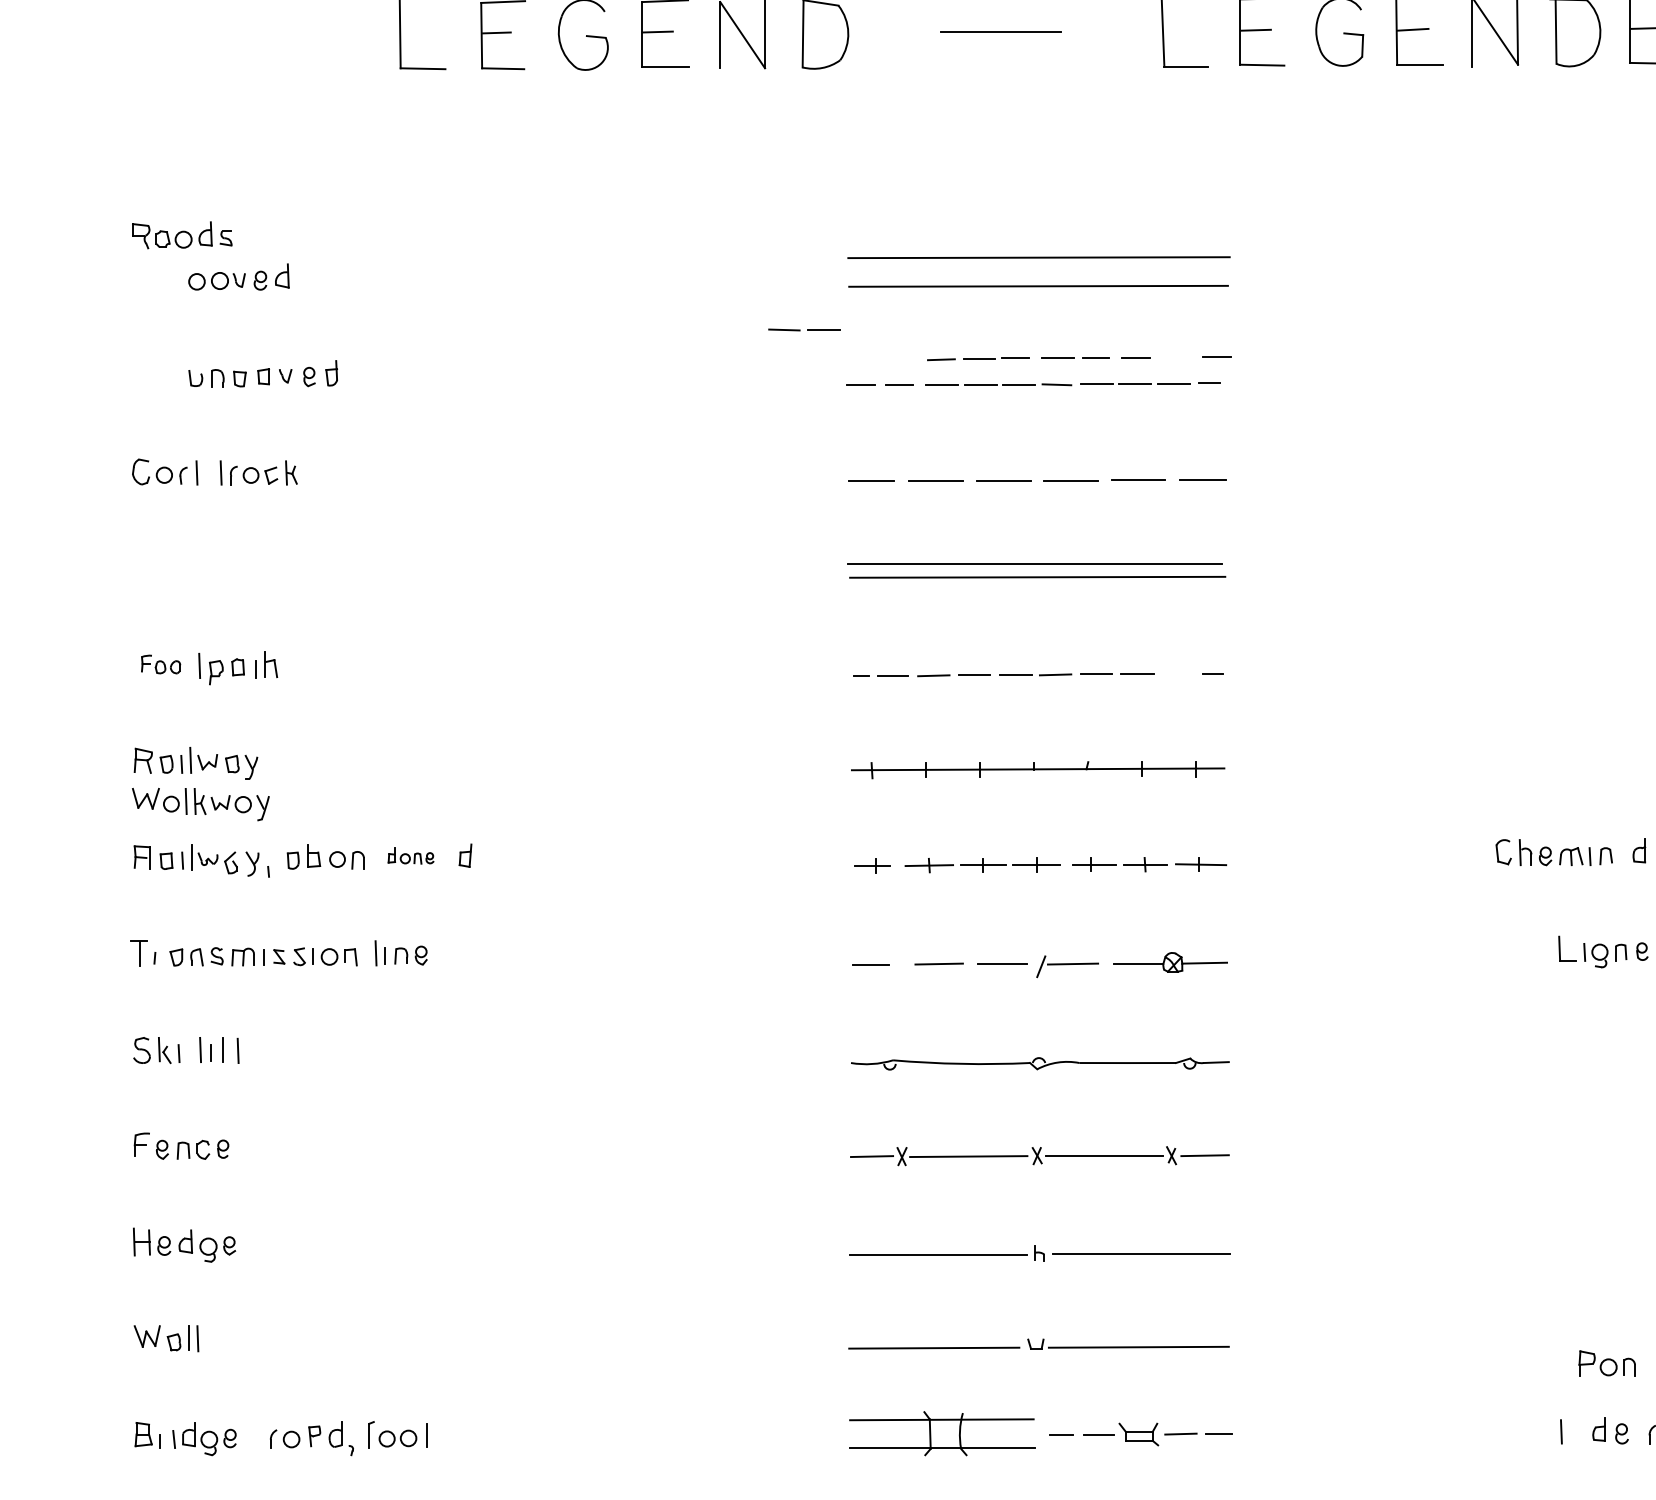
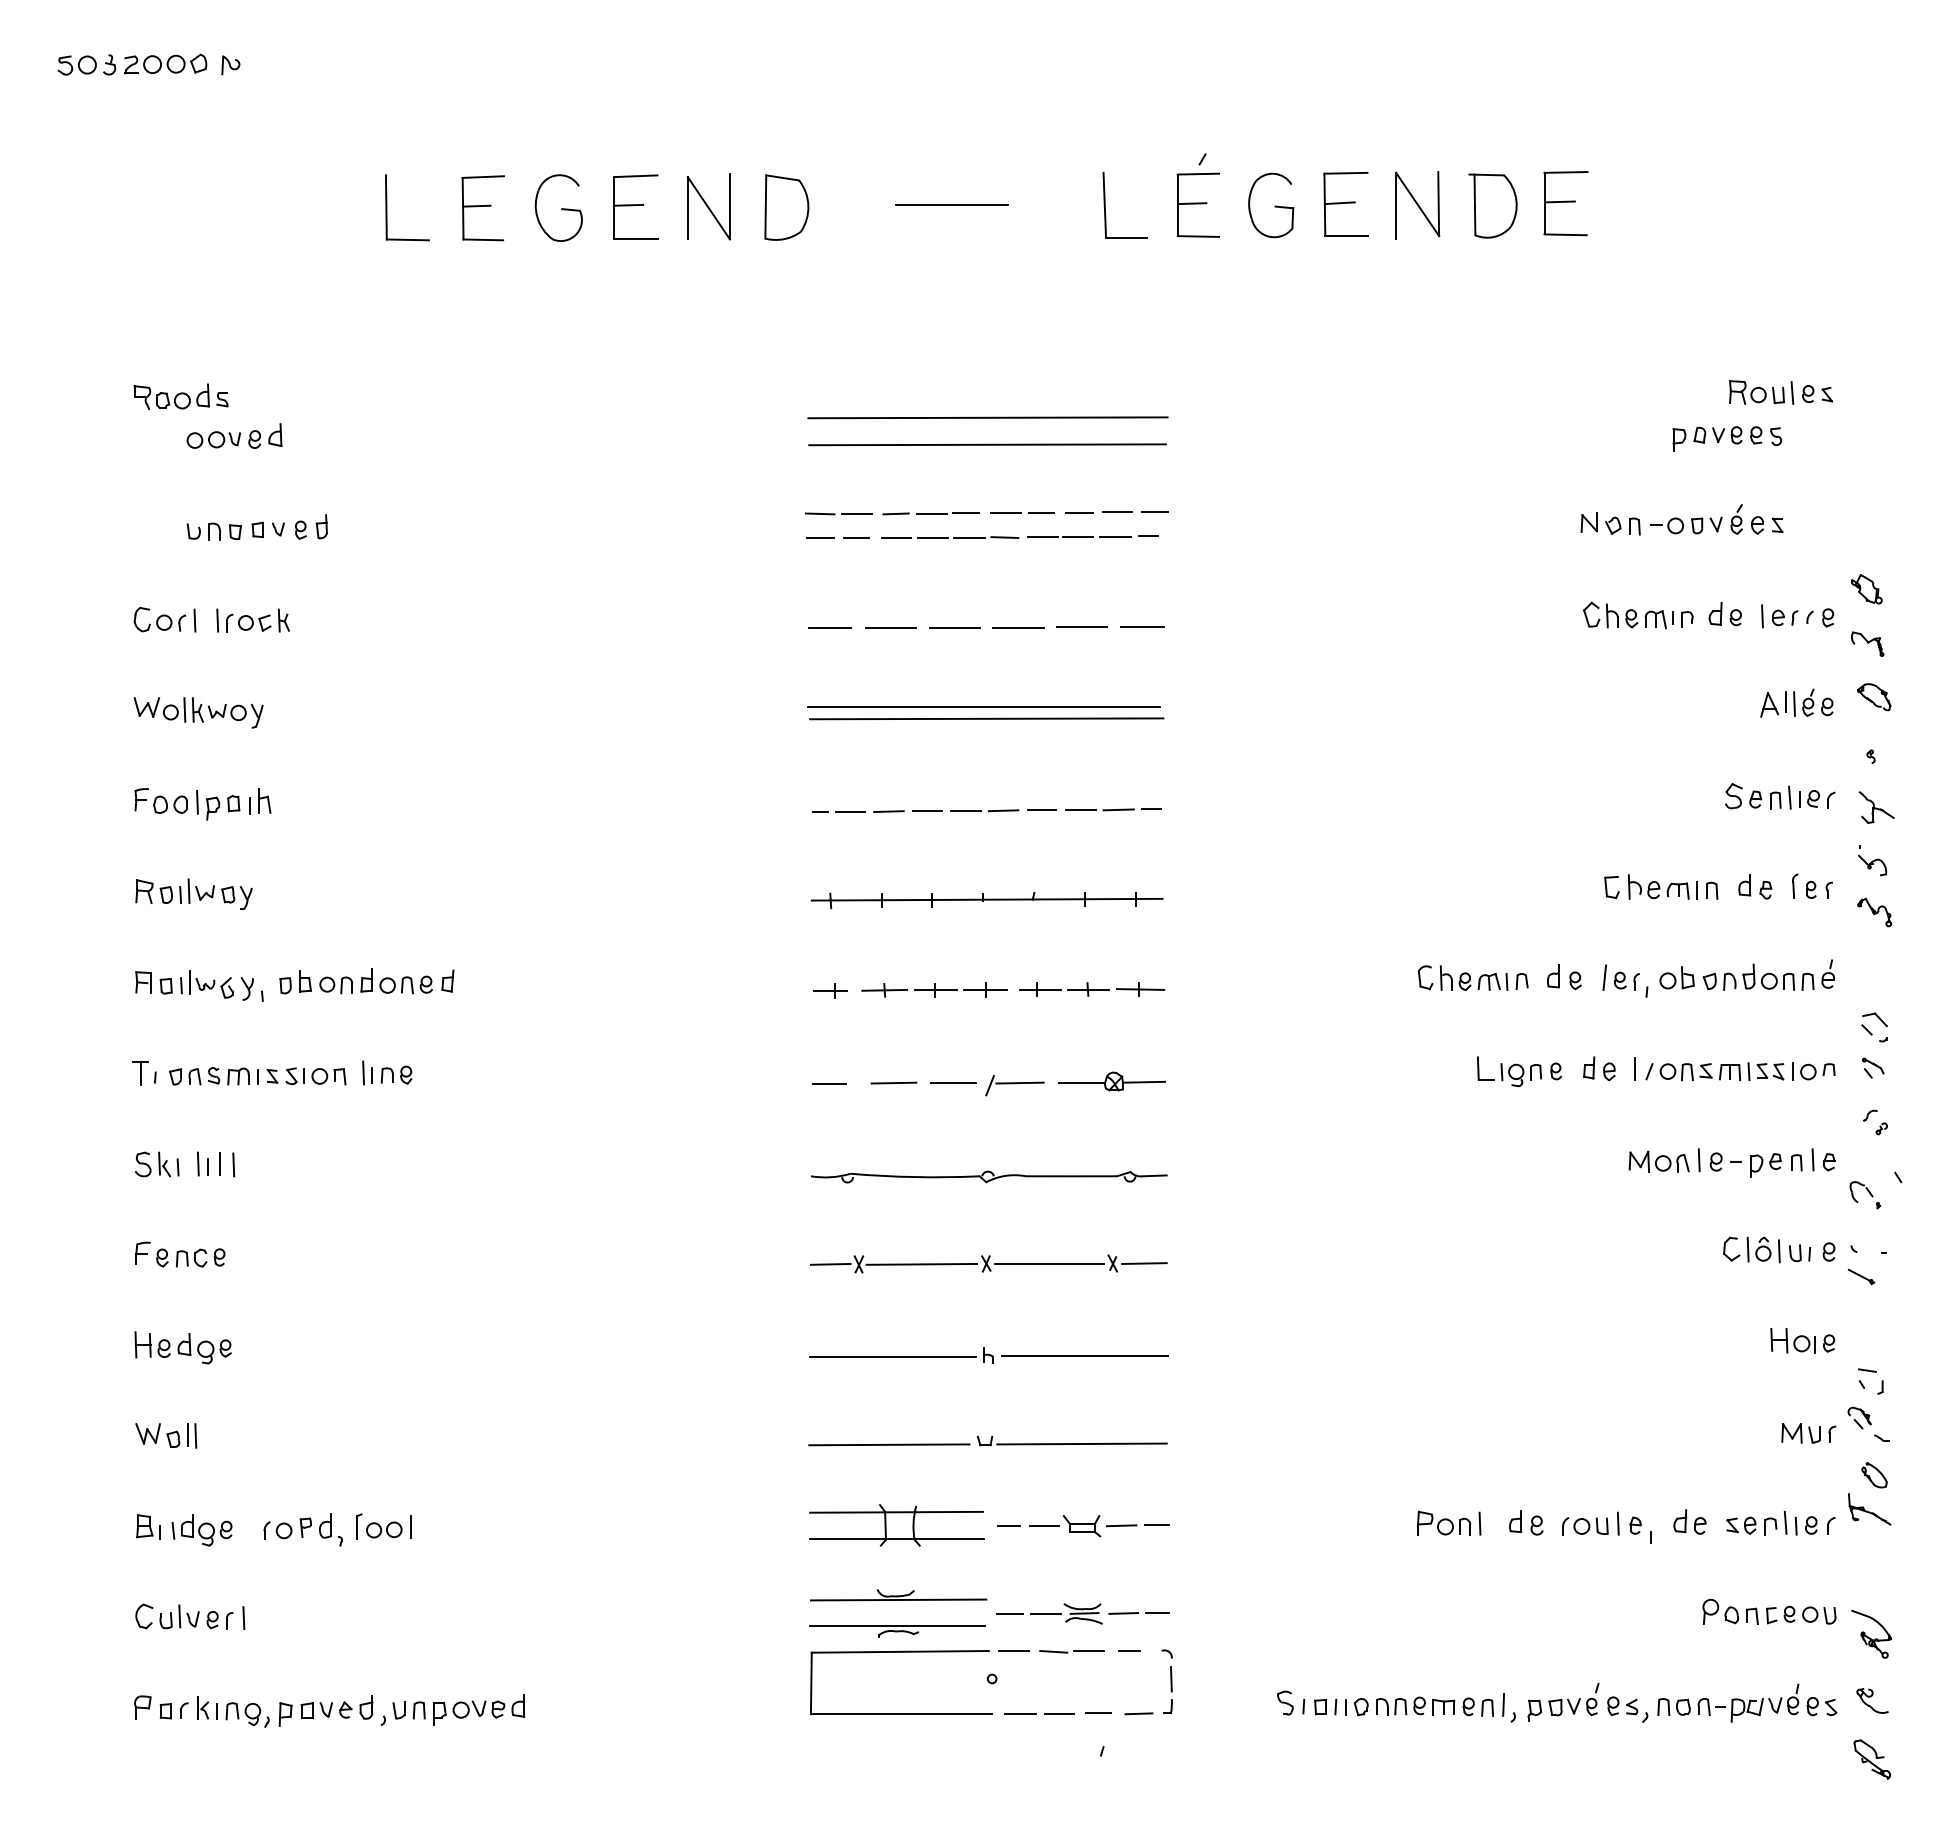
part: (803, 329) -> (838, 513), moved
line: (1176, 357) -> (1117, 511), added
part: (160, 664) -> (160, 800), size x1.43
line: (1177, 673) -> (1118, 809), added
part: (200, 804) -> (198, 712), moved
part: (410, 856) -> (396, 981), size x1.67
part: (1607, 1362) -> (1444, 1522), moved

